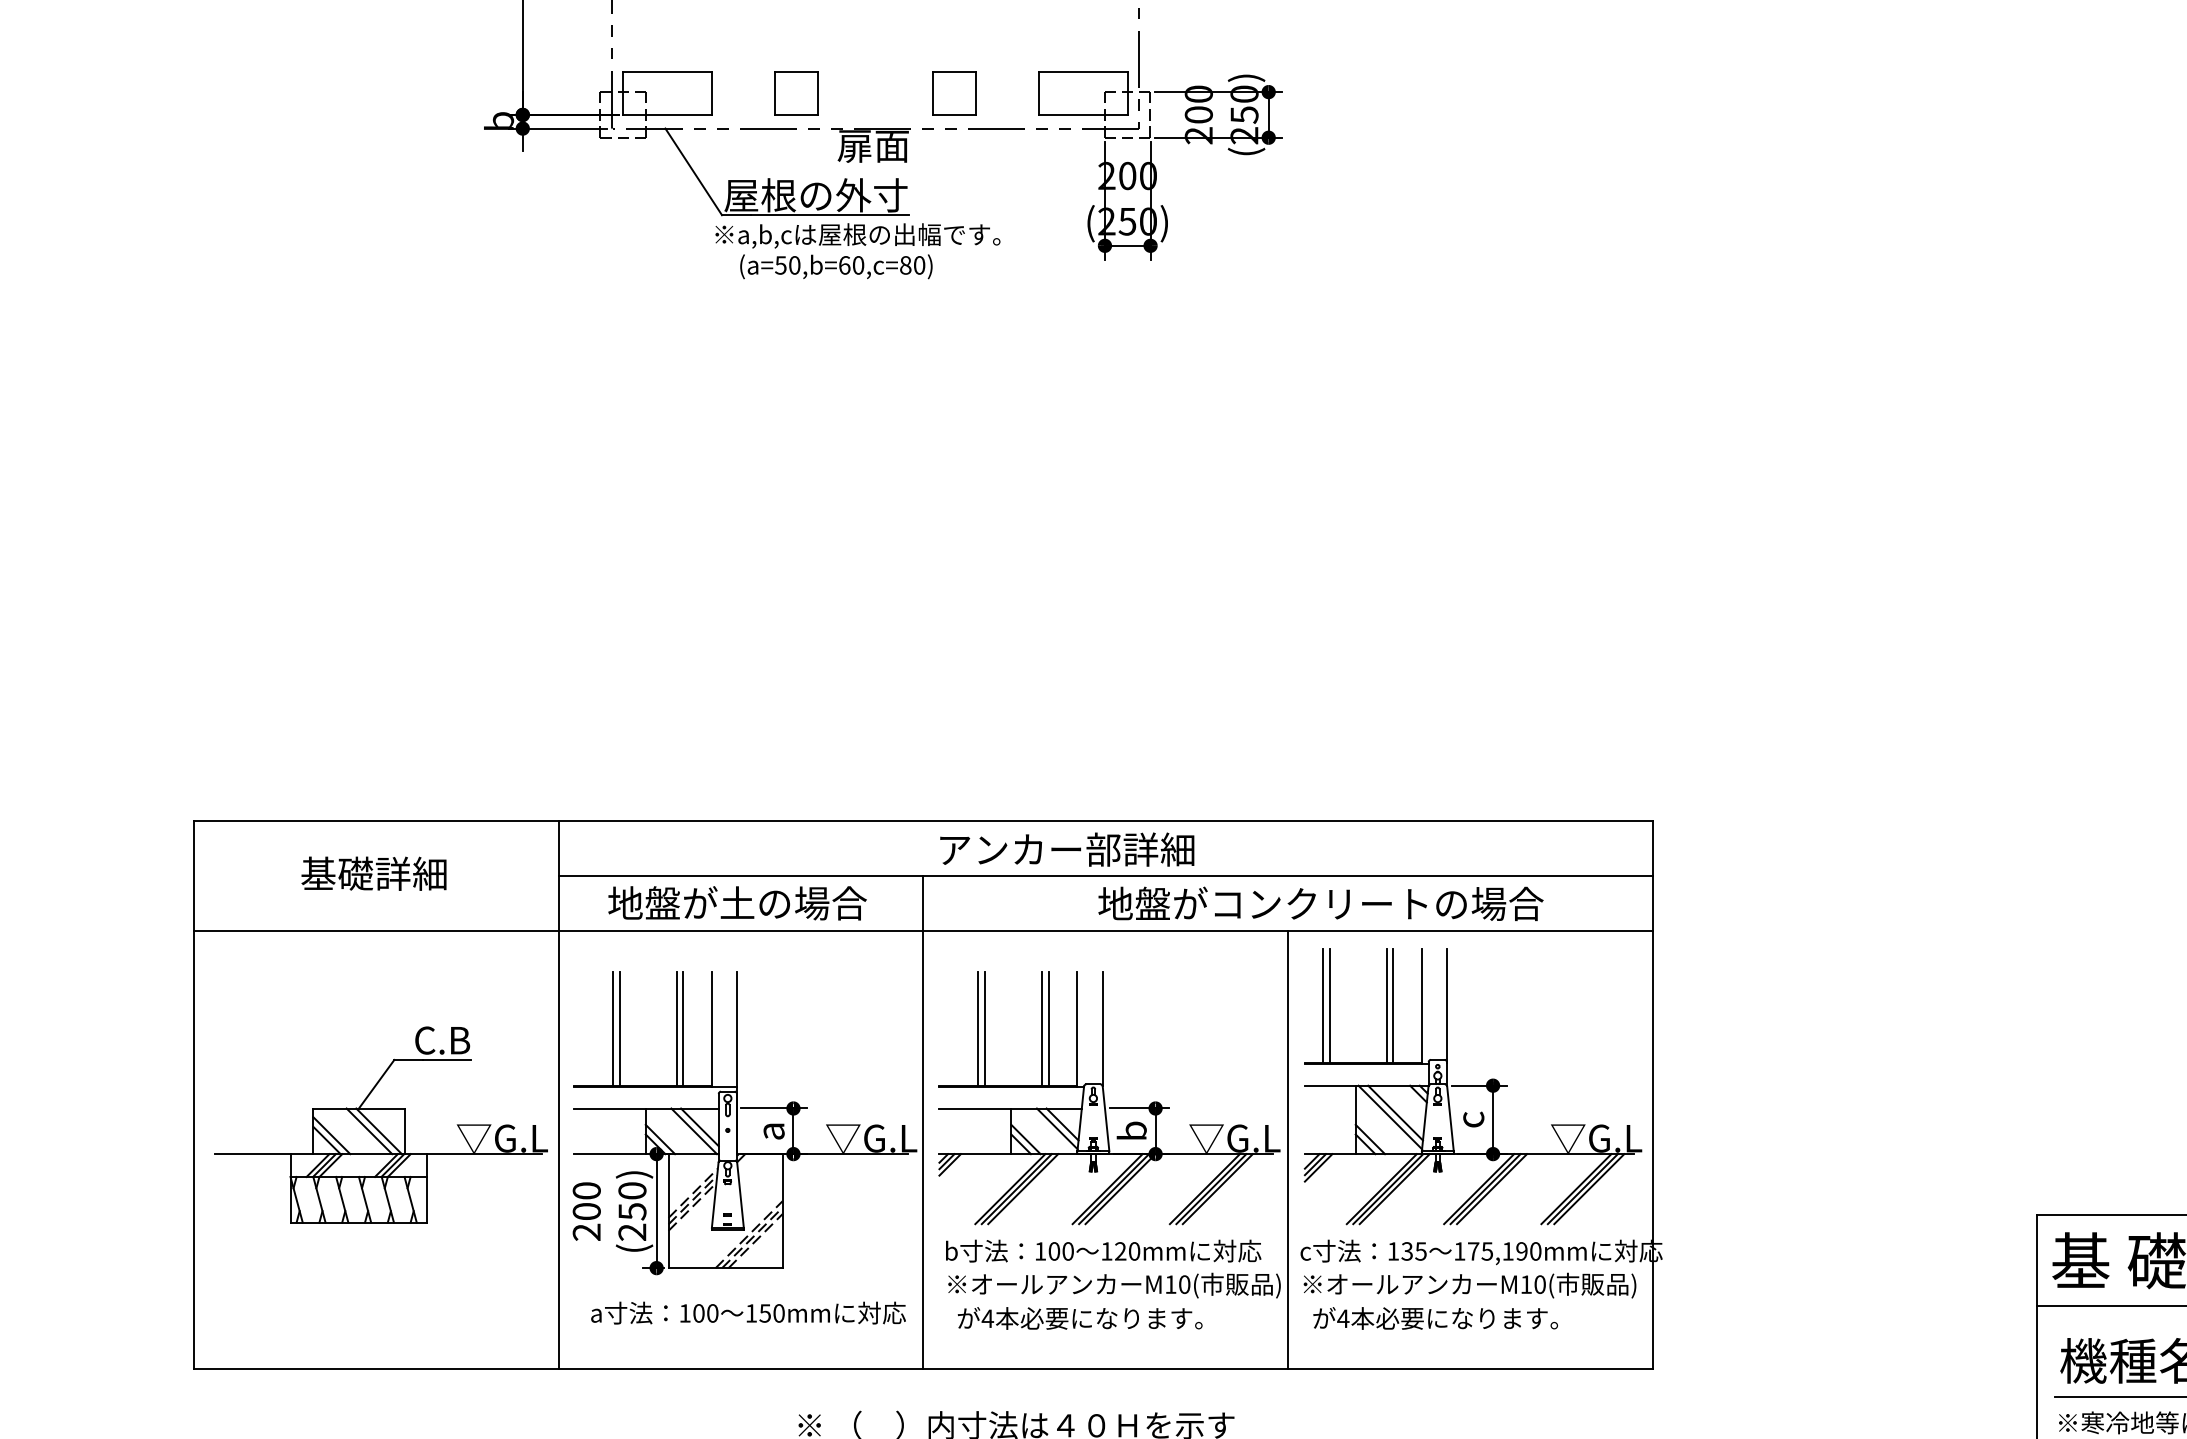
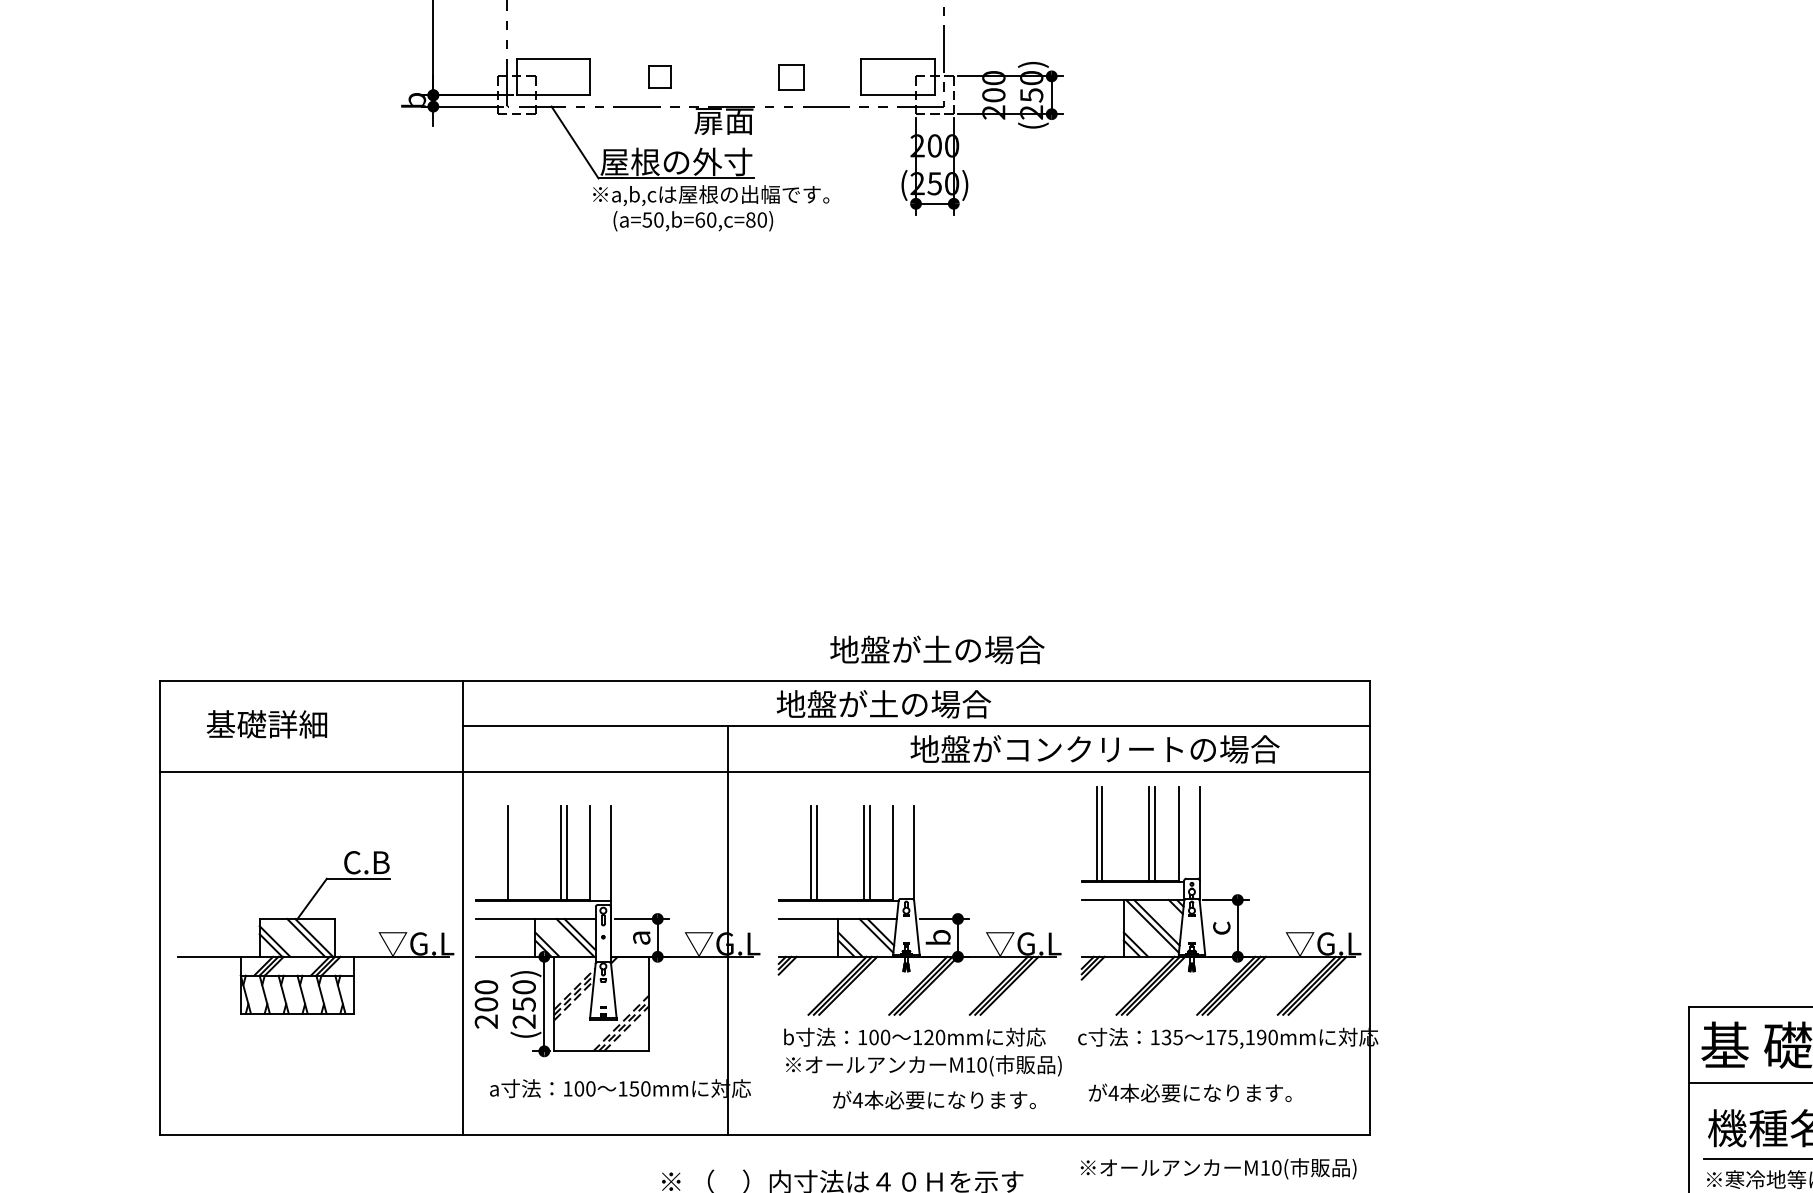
part: (795, 92) -> (659, 76), size x0.6
part: (953, 92) -> (790, 76), size x0.7
text: (1065, 849) -> (883, 704), アンカー部詳細 -> 地盤が土の場合
text: (374, 873) -> (267, 724), moved
text: (737, 902) -> (937, 649), moved
line: (619, 1028) -> (513, 852), removed
line: (923, 1122) -> (728, 930), moved
line: (1287, 1148) -> (1067, 952), removed
text: (1469, 1285) -> (1218, 1168), moved
text: (1080, 1317) -> (934, 1099), moved

